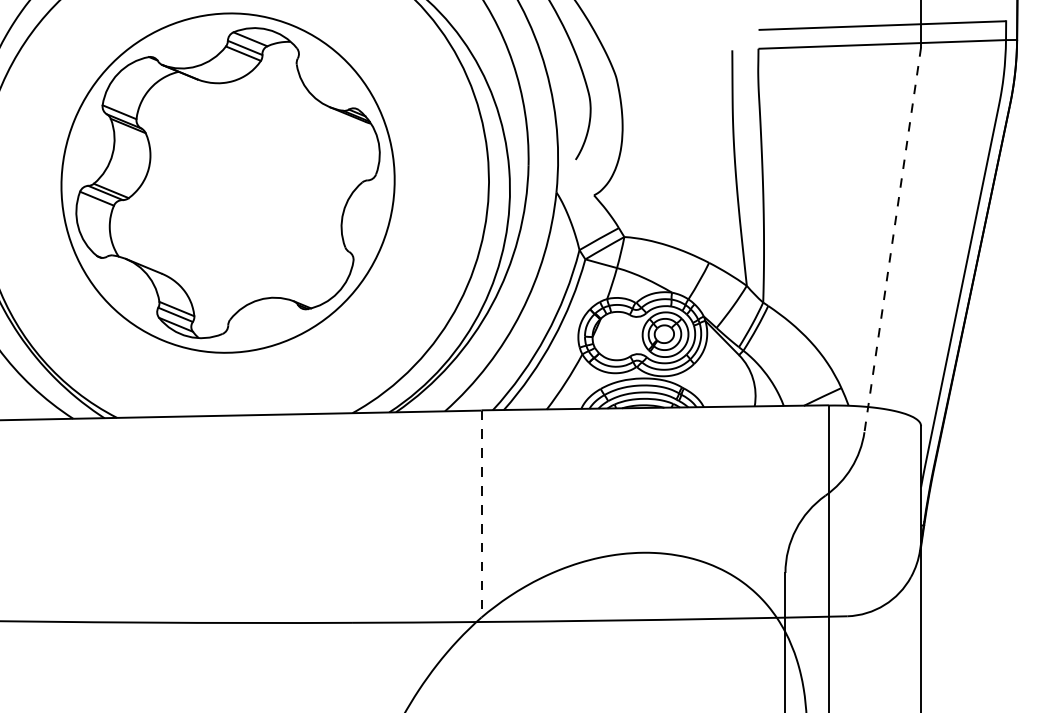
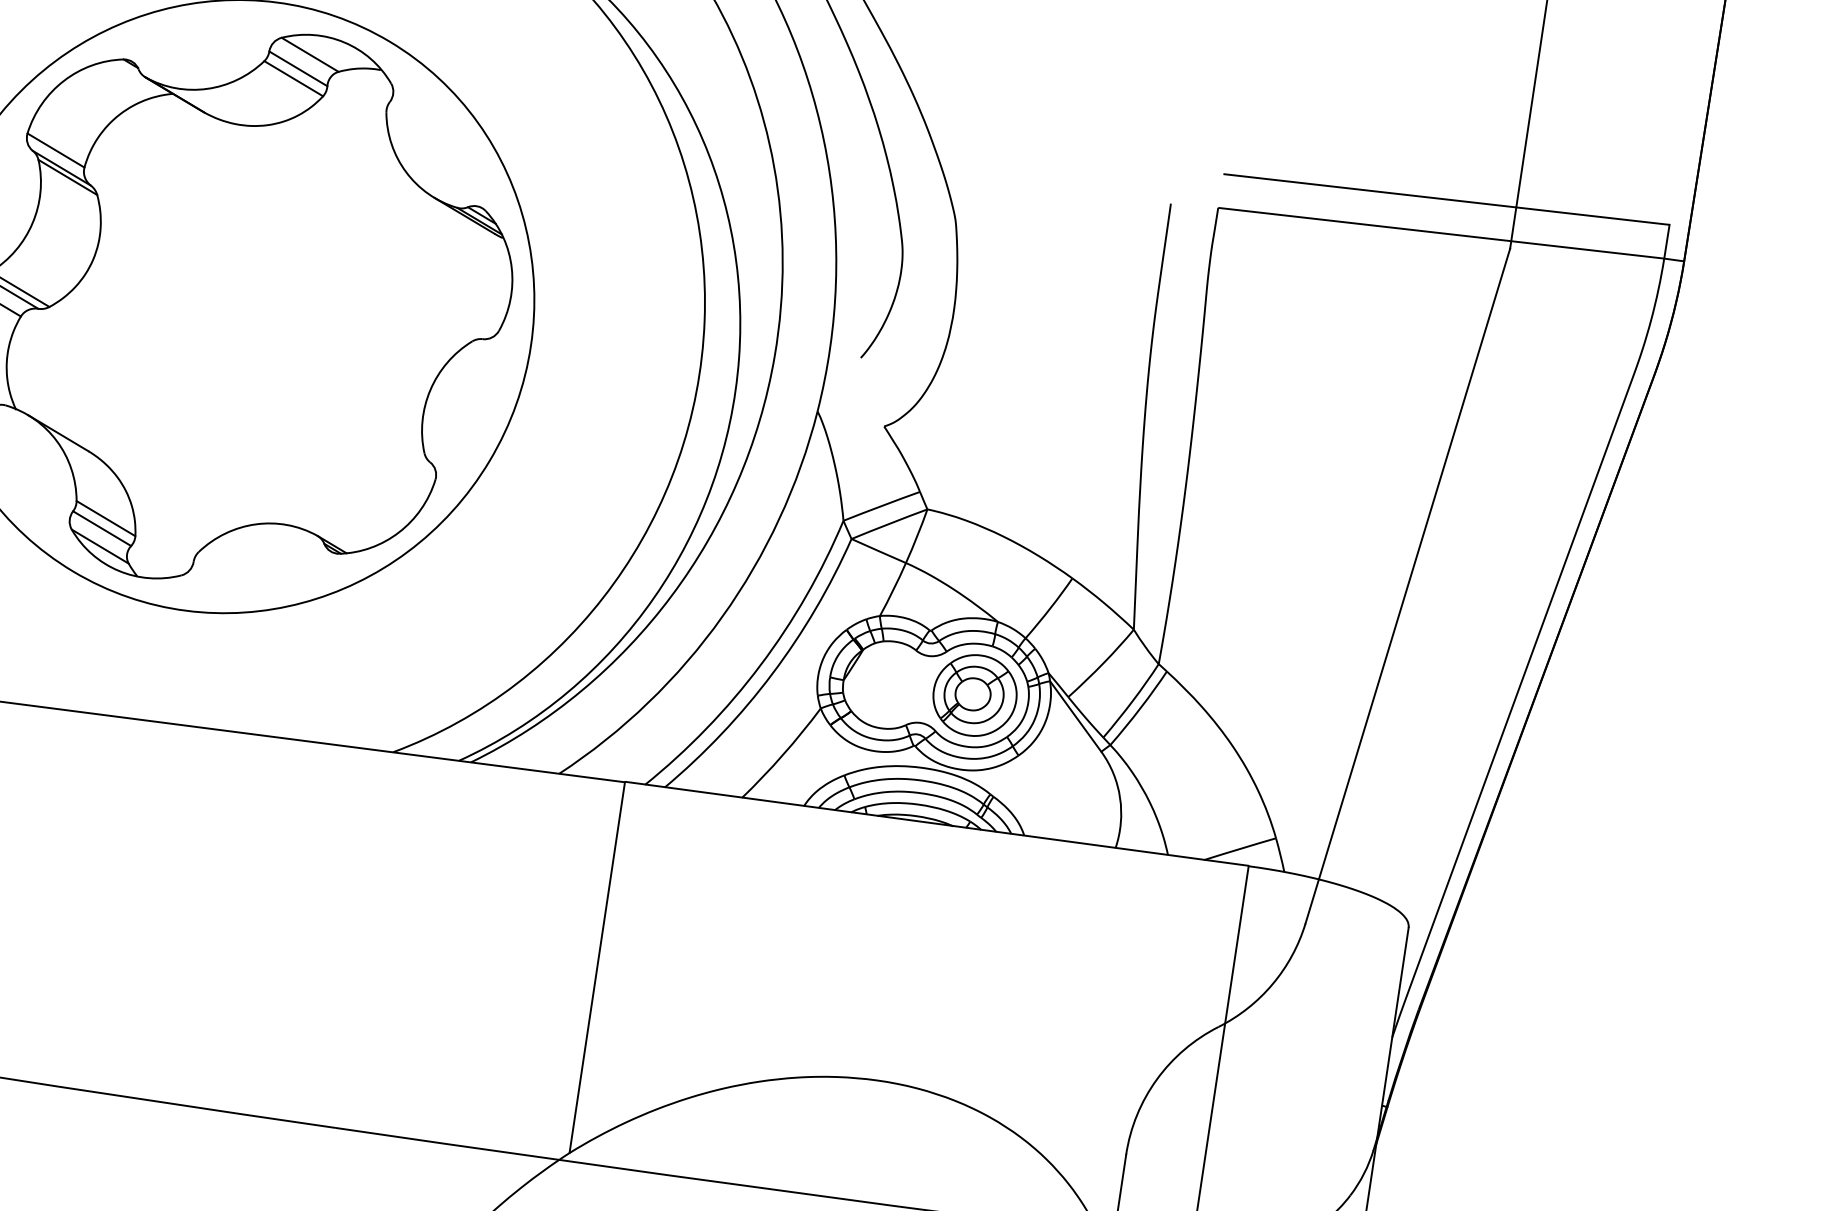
line: (892, 239) -> (1407, 585), dashed -> solid
line: (481, 514) -> (596, 968), dashed -> solid

